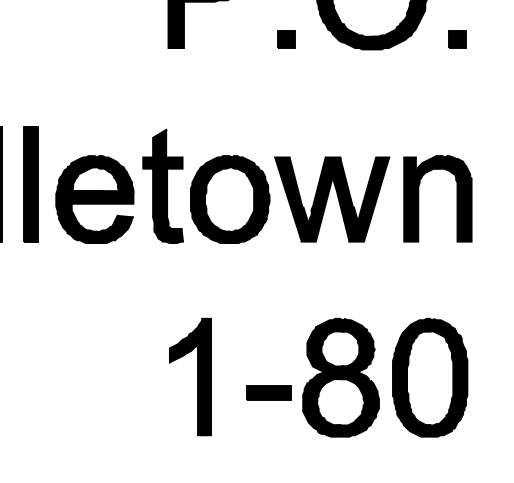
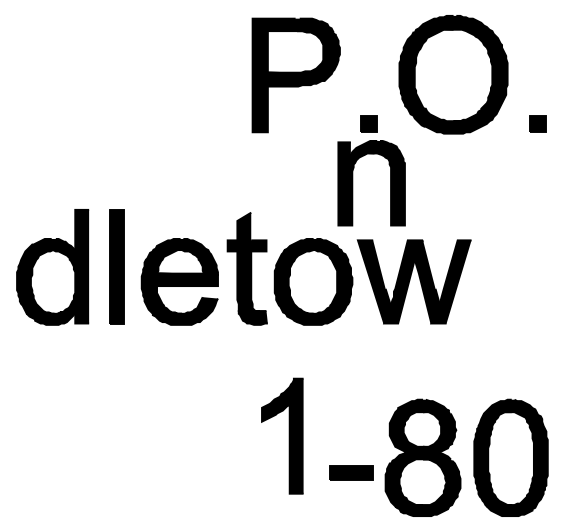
part: (419, 199) -> (353, 183), moved
part: (190, 376) -> (282, 435), moved

